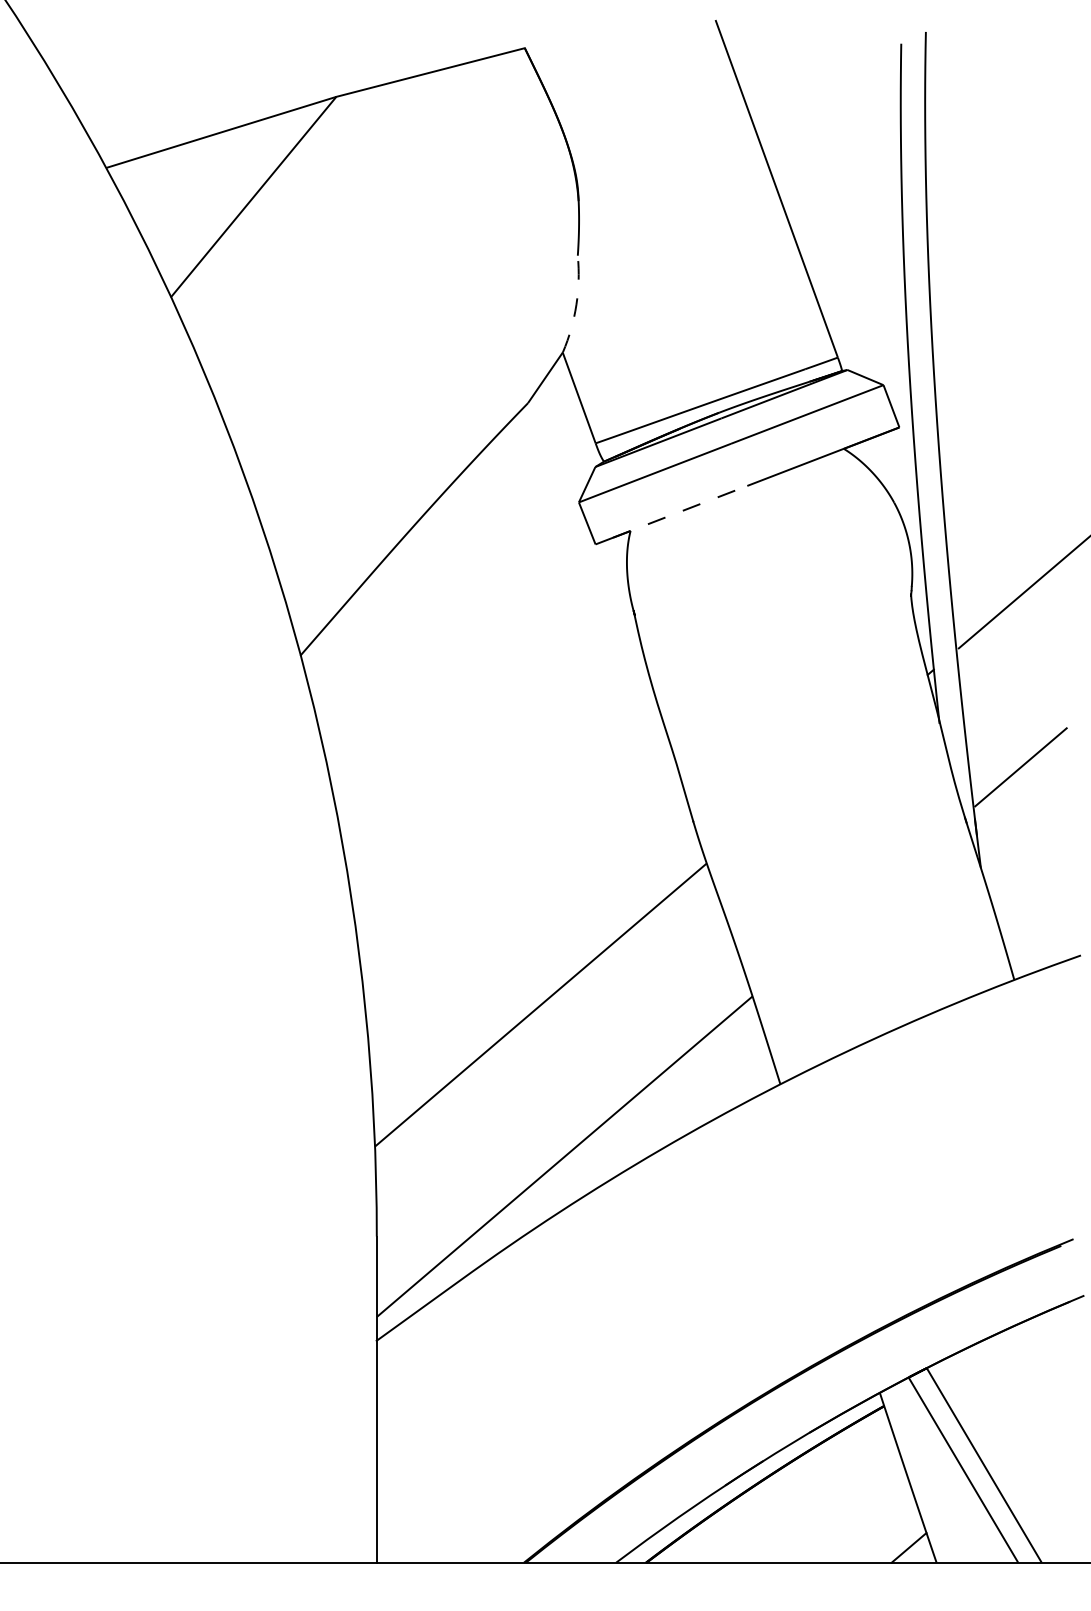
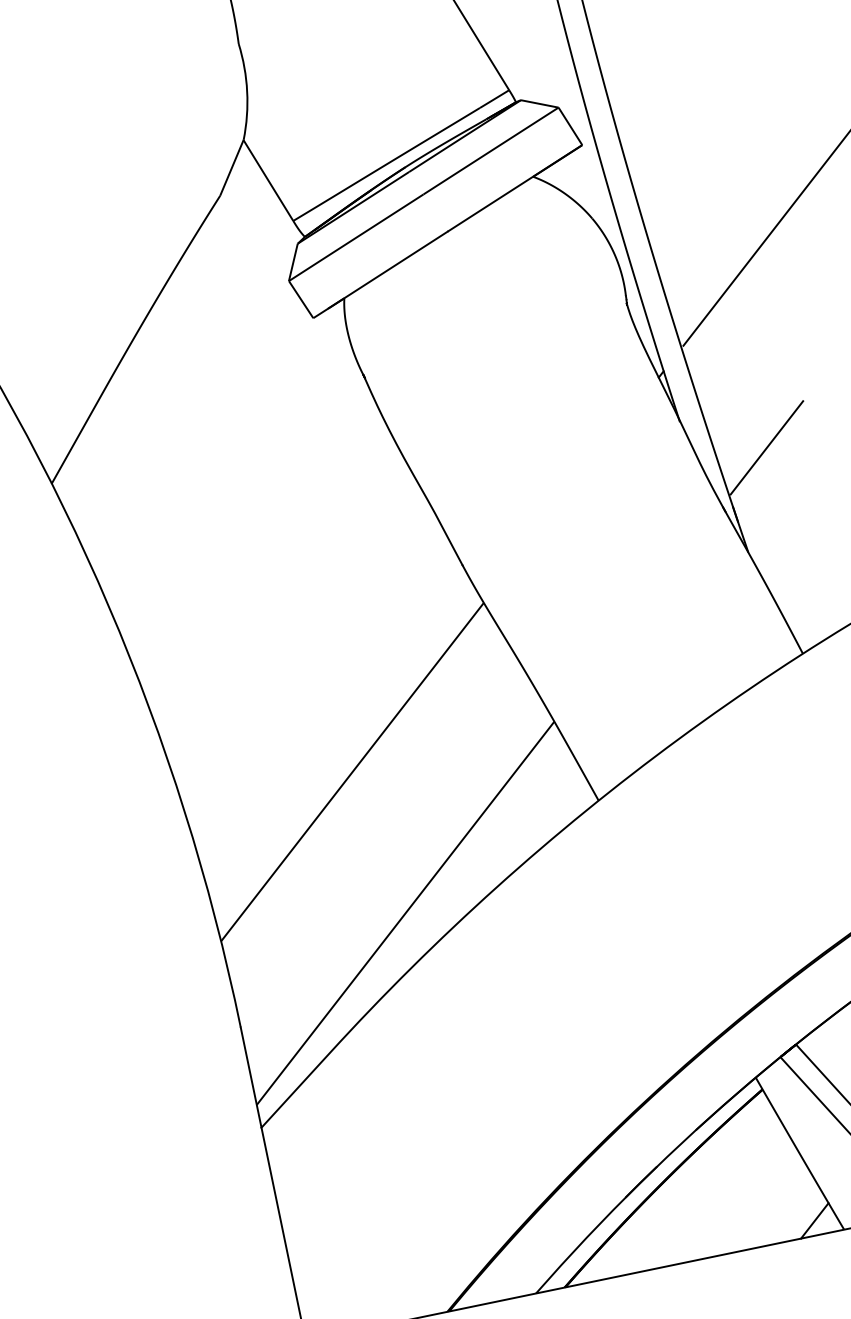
arc: (576, 304) -> (247, 91), dashed -> solid
line: (680, 511) -> (388, 269), dashed -> solid

